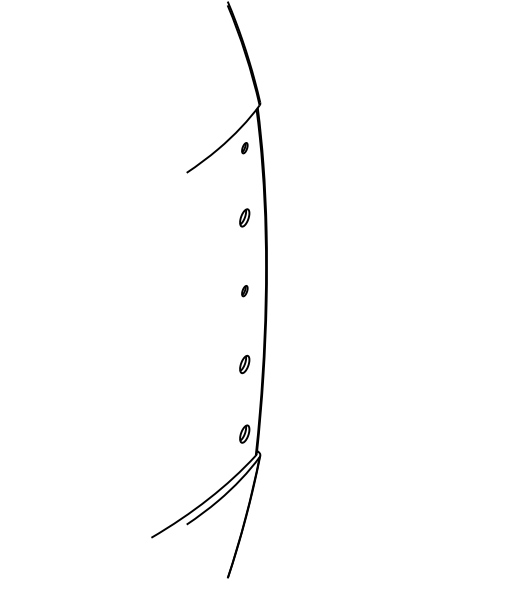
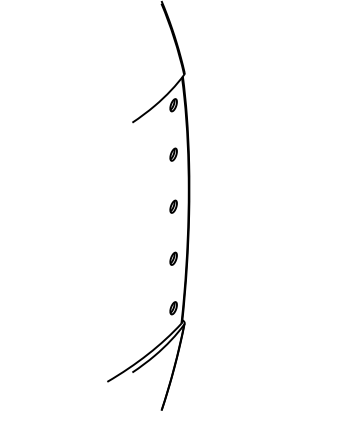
part: (244, 147) -> (173, 104), size x1.67
part: (244, 290) -> (173, 206), size x1.67

